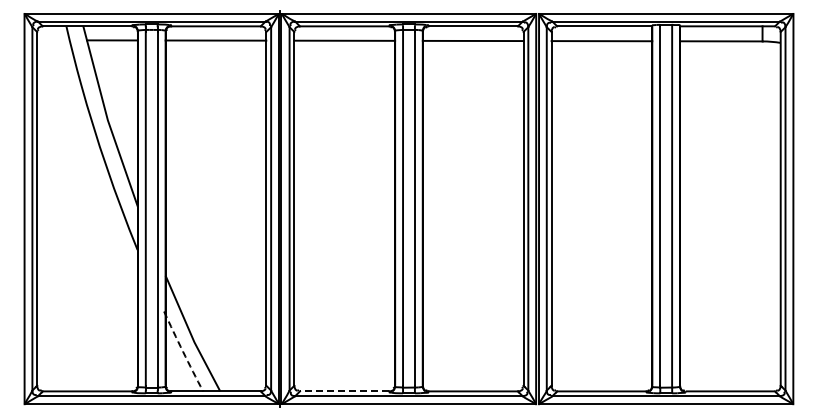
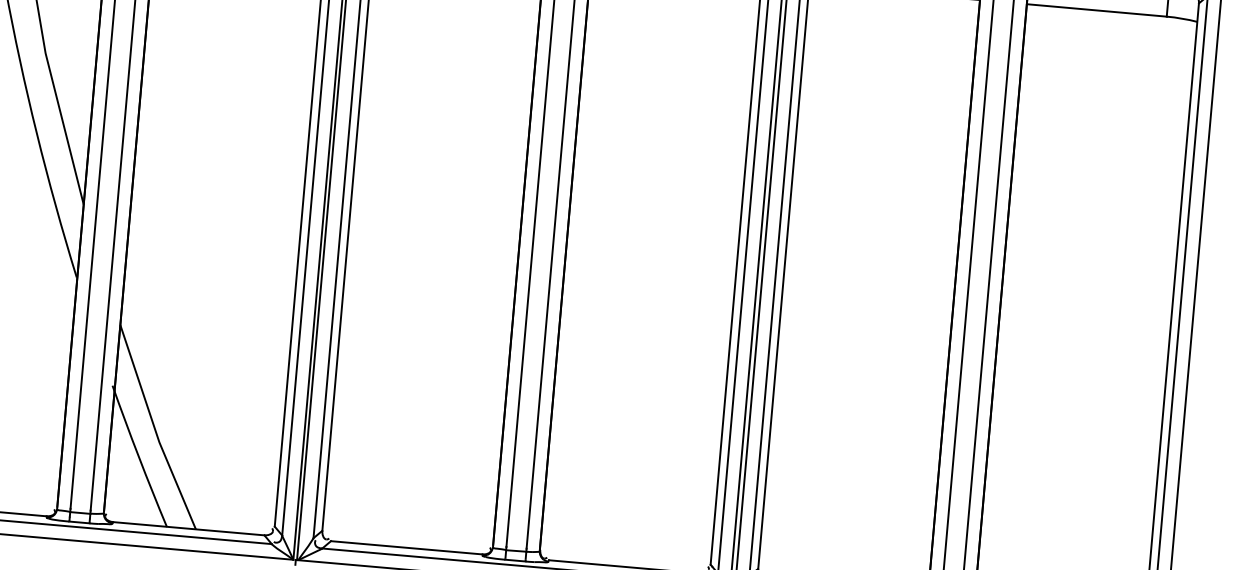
arc: (183, 351) -> (139, 456), dashed -> solid
line: (344, 391) -> (406, 547), dashed -> solid

